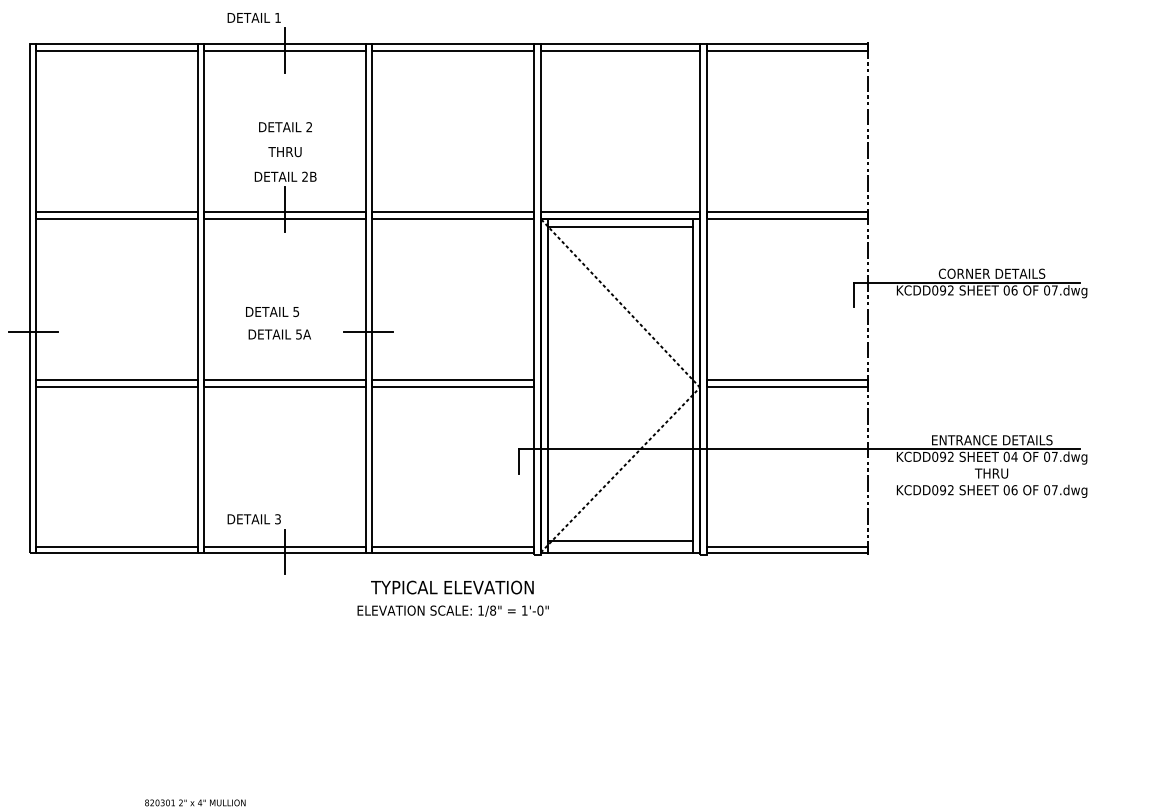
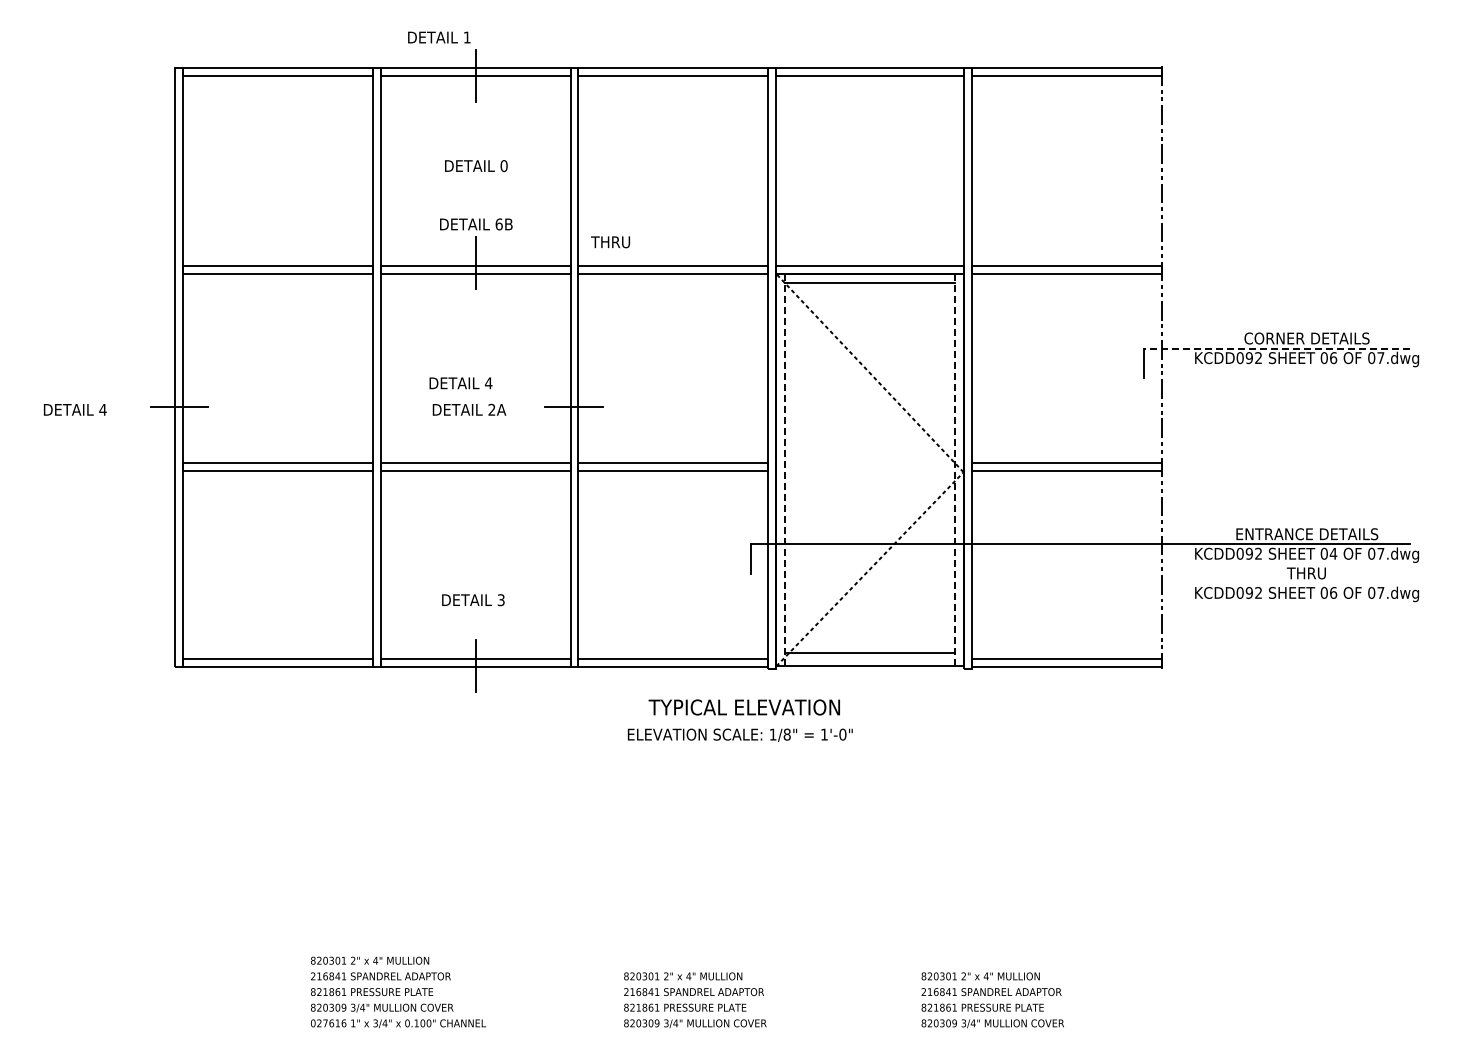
text: (308, 127) -> (503, 166), 2 -> 0
text: (284, 152) -> (610, 242), moved
text: (304, 176) -> (498, 224), 2B -> 6B
line: (966, 282) -> (1277, 348), solid -> dashed
text: (296, 312) -> (488, 383), 5 -> 4
text: (298, 334) -> (491, 409), 5A -> 2A
line: (547, 385) -> (784, 469), solid -> dashed
line: (693, 385) -> (955, 469), solid -> dashed
text: (254, 519) -> (473, 600), moved
text: (451, 587) -> (743, 707), moved
text: (452, 610) -> (739, 734), moved

